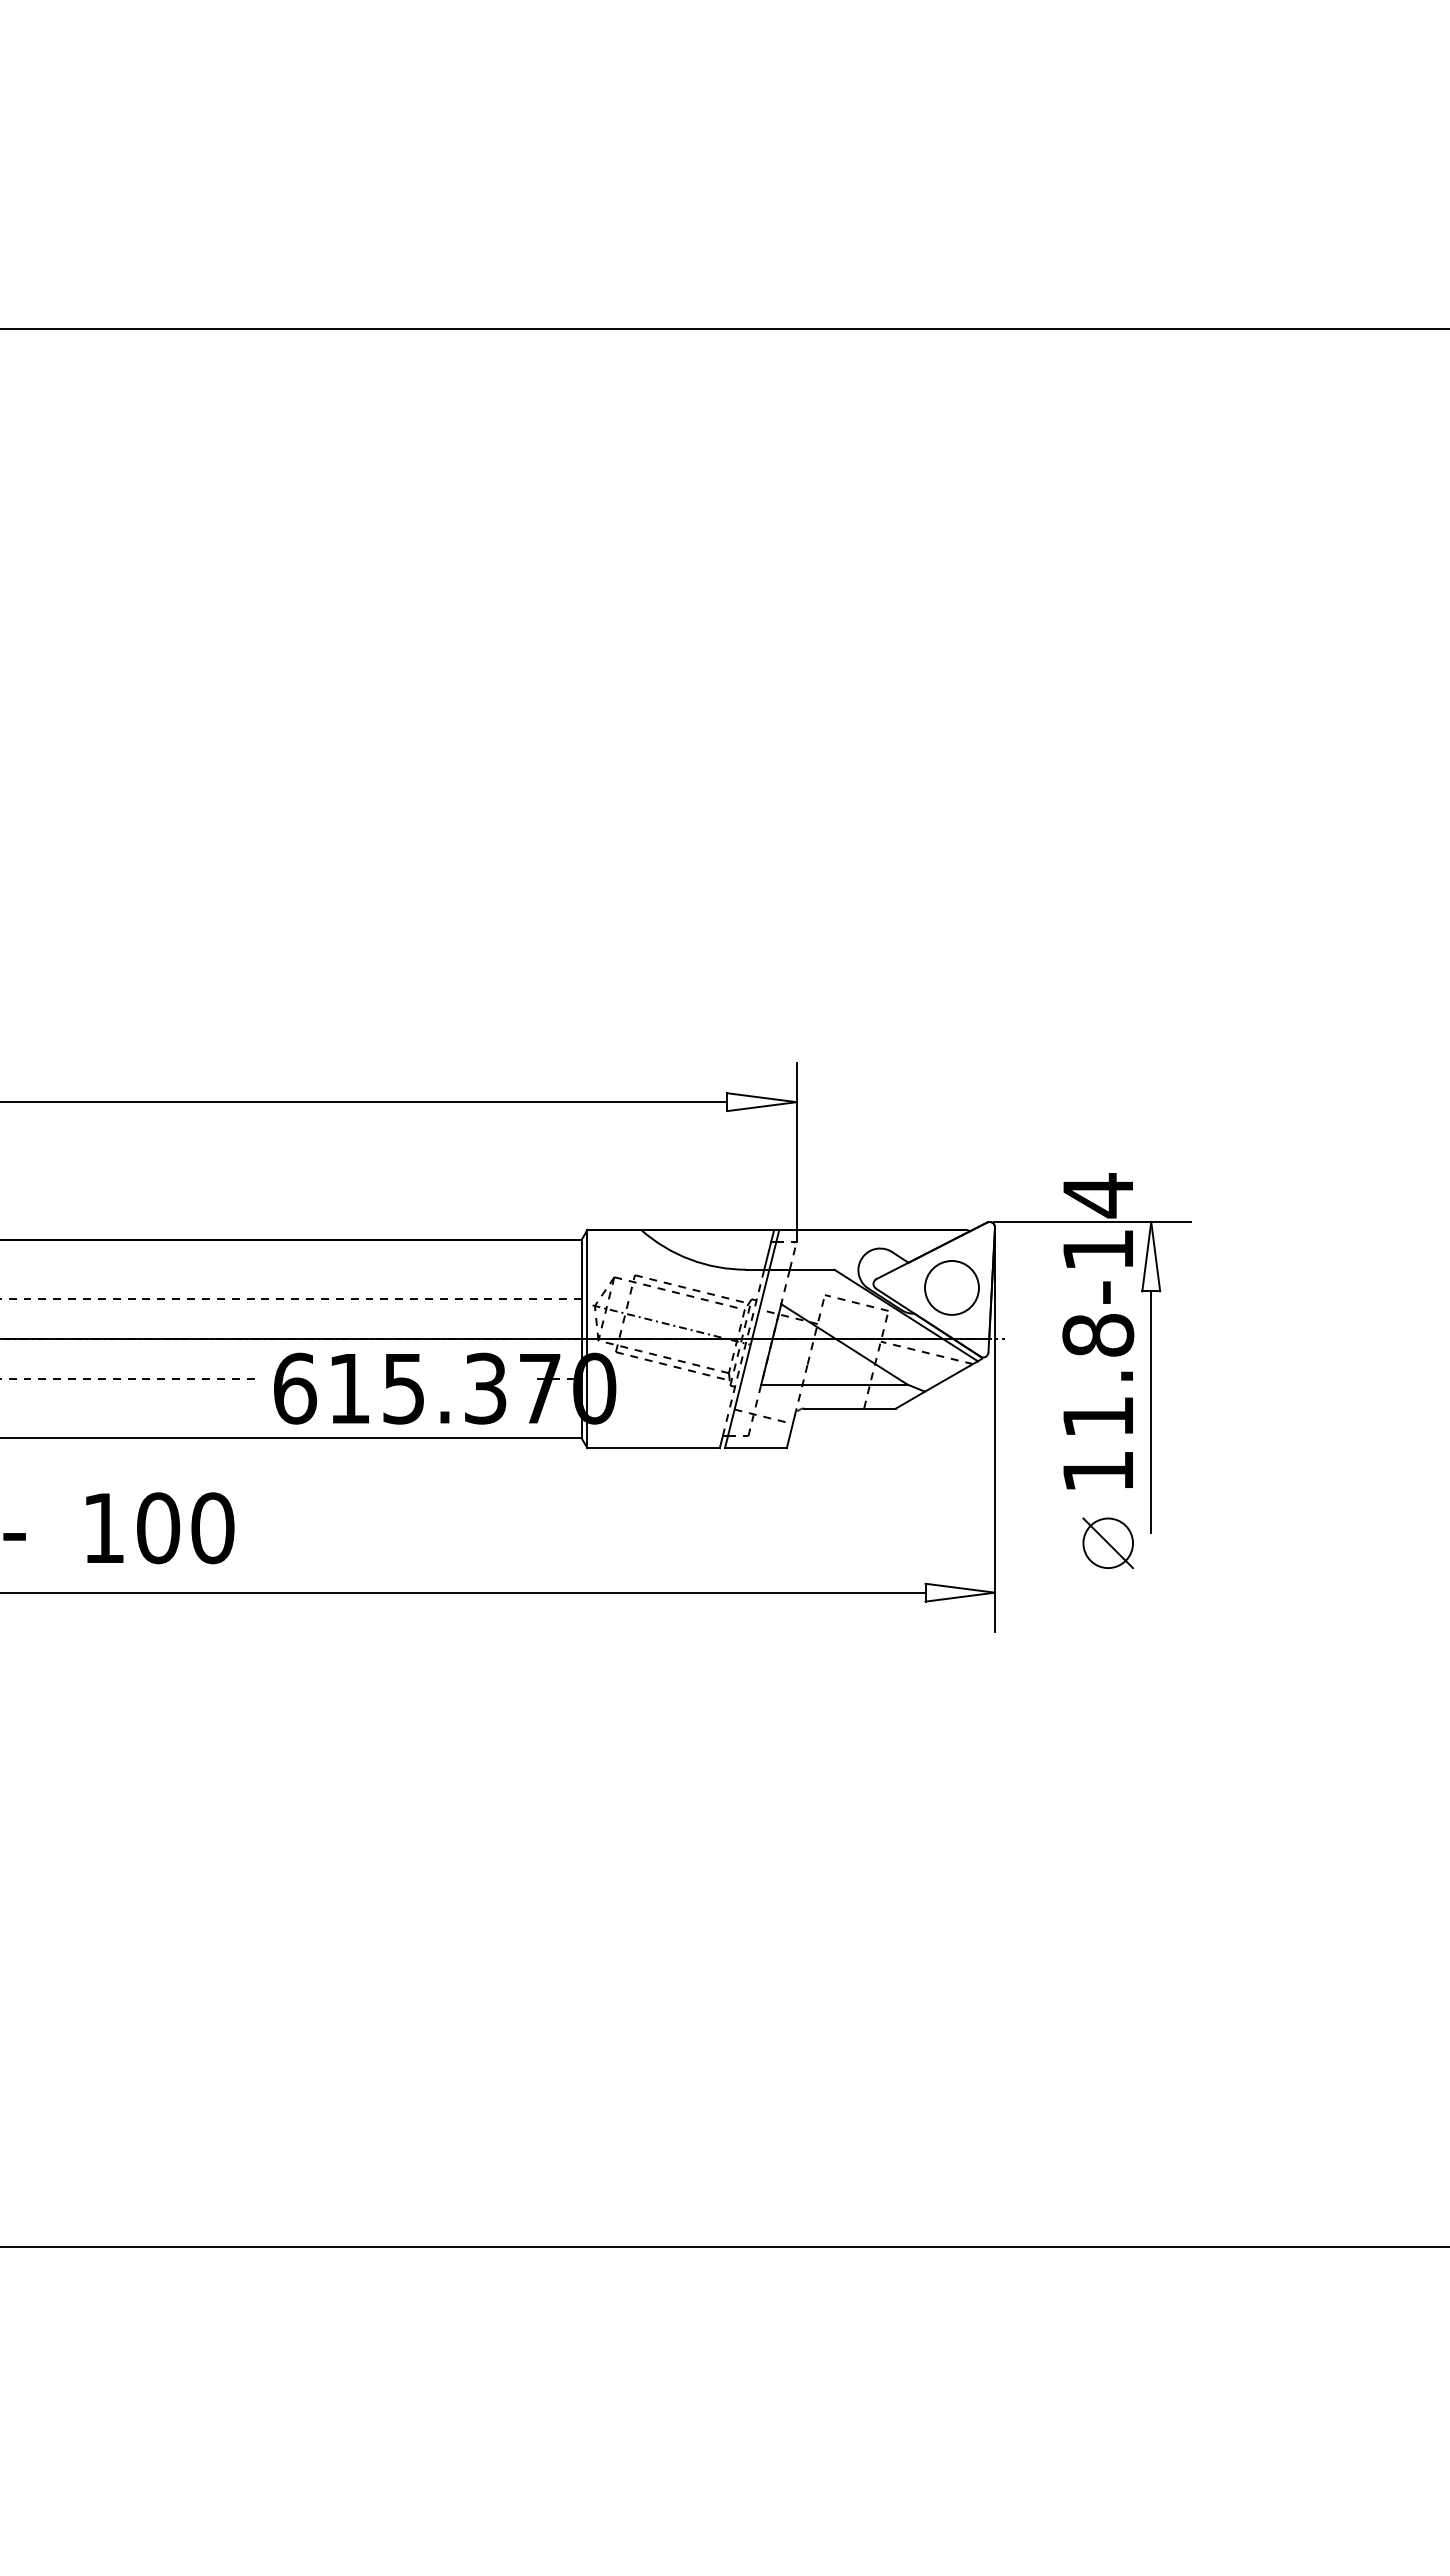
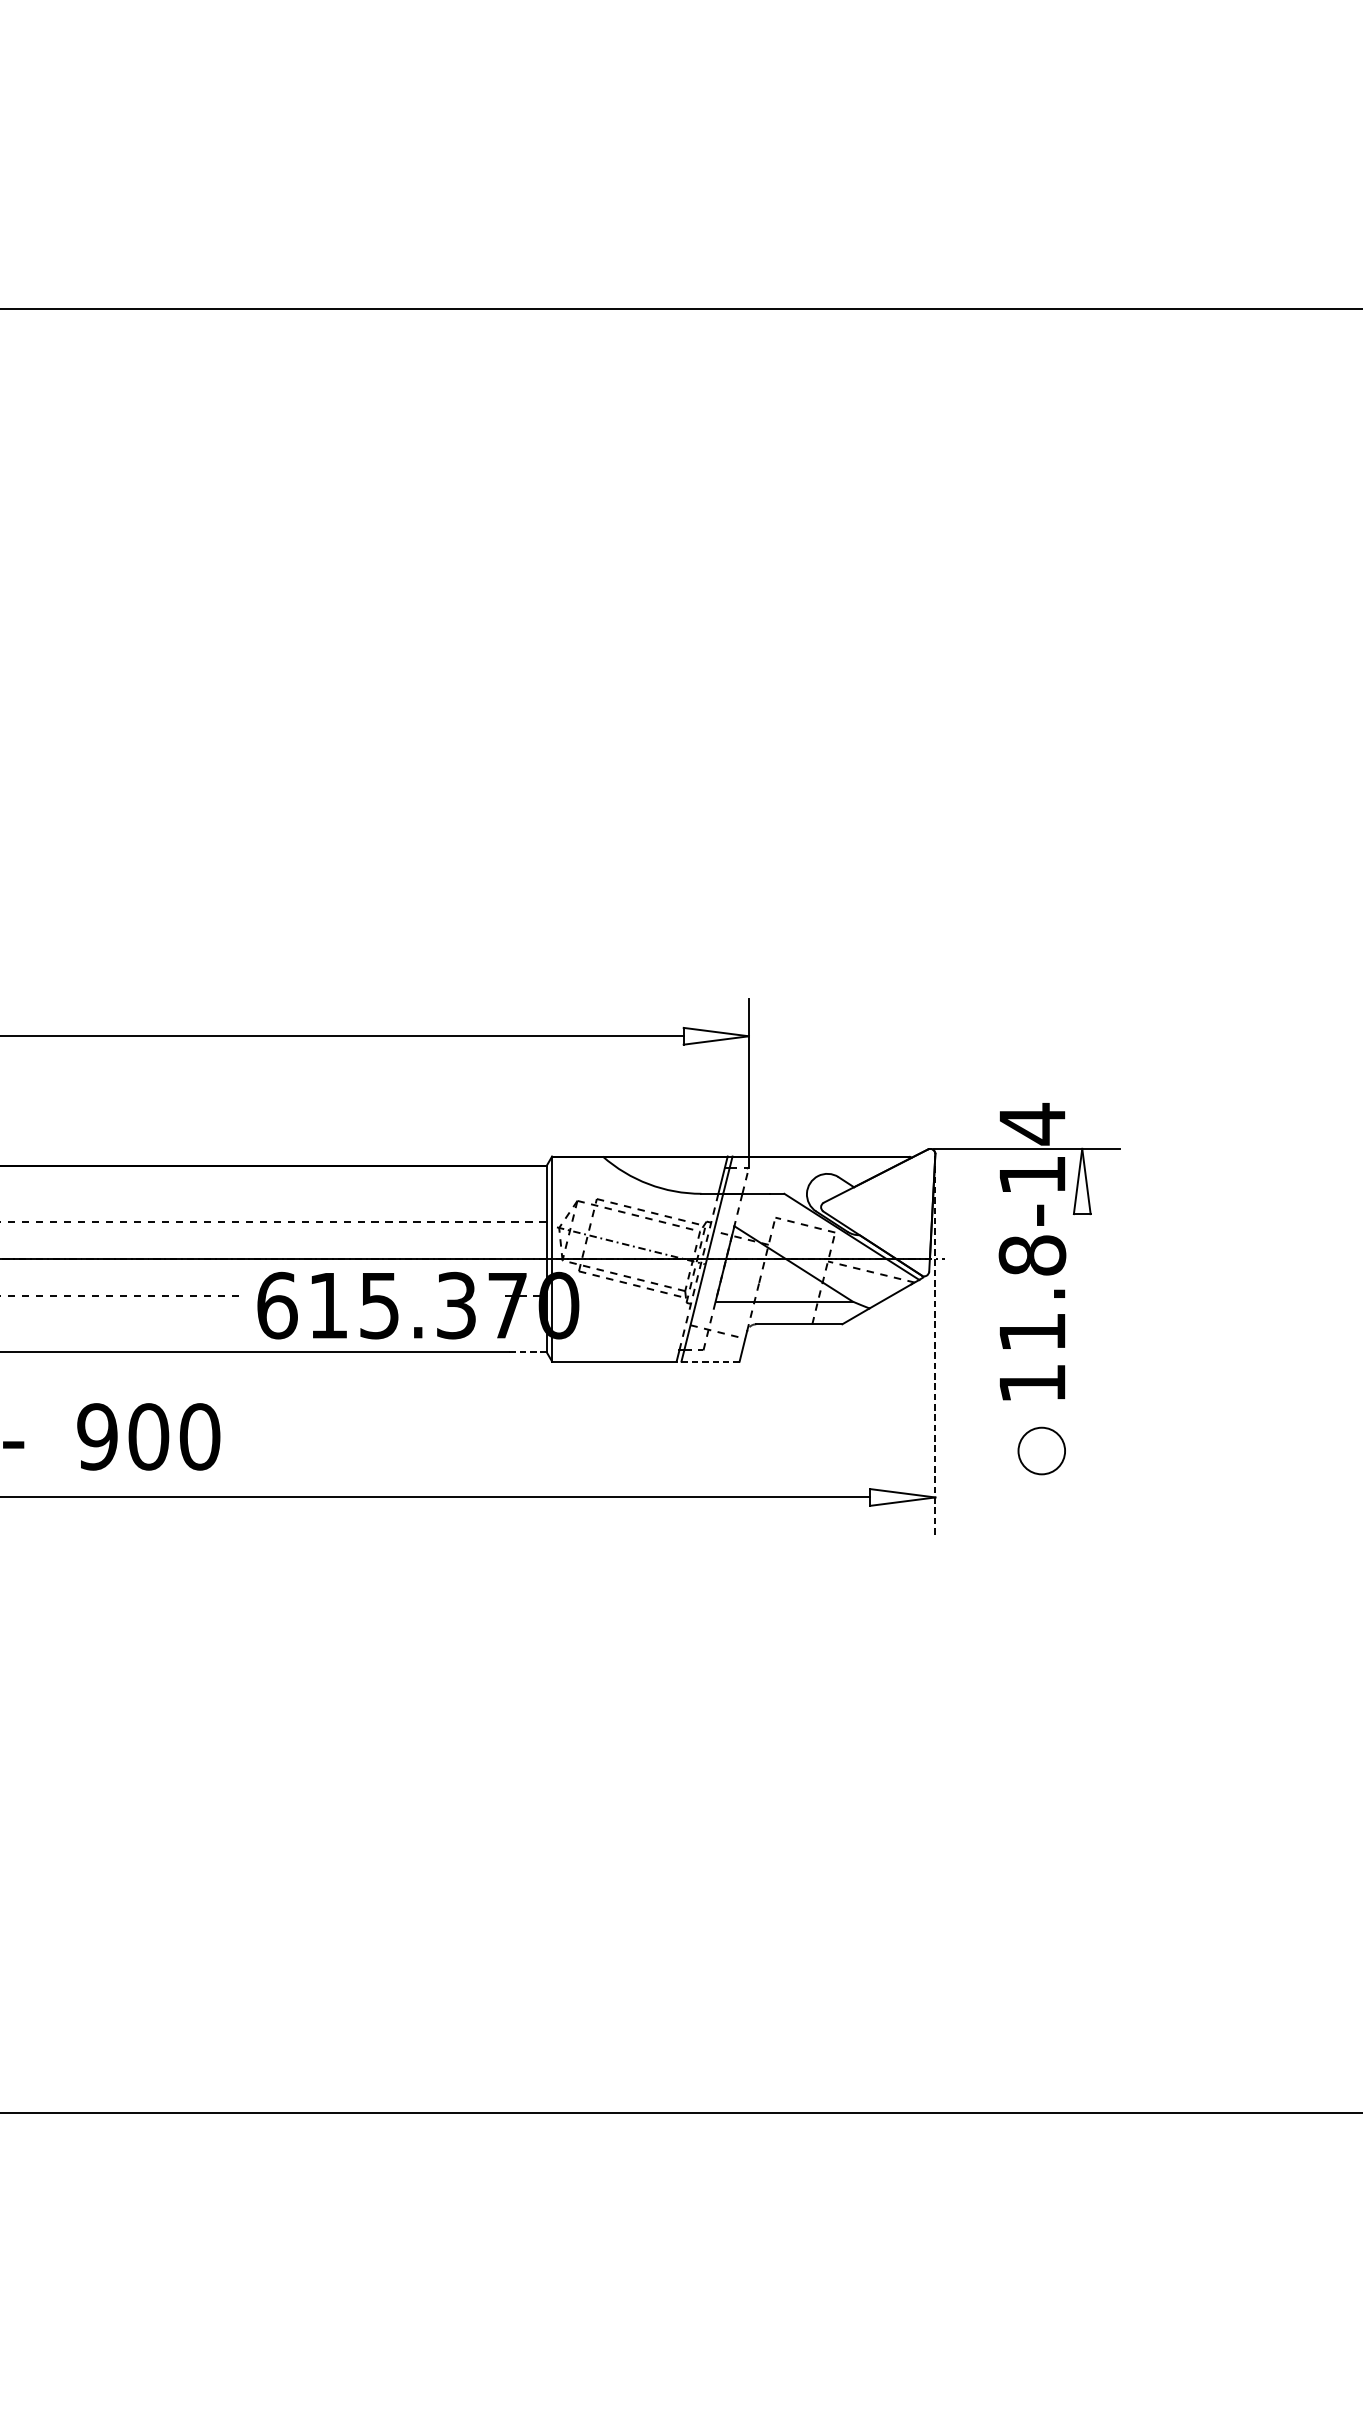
circle: (951, 1287) -> (894, 1210), removed
line: (1151, 1412) -> (1082, 1328), removed
line: (995, 1429) -> (935, 1344), solid -> dashed
line: (561, 1438) -> (527, 1352), solid -> dashed
line: (755, 1448) -> (710, 1361), solid -> dashed
text: (103, 1528) -> (97, 1437), 100 -> 900
line: (1108, 1543) -> (1042, 1451), removed

